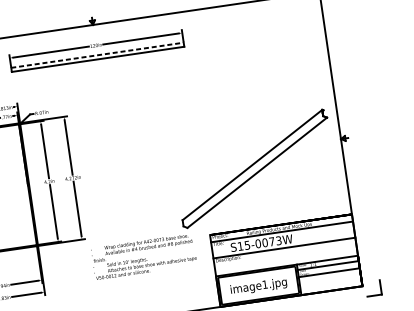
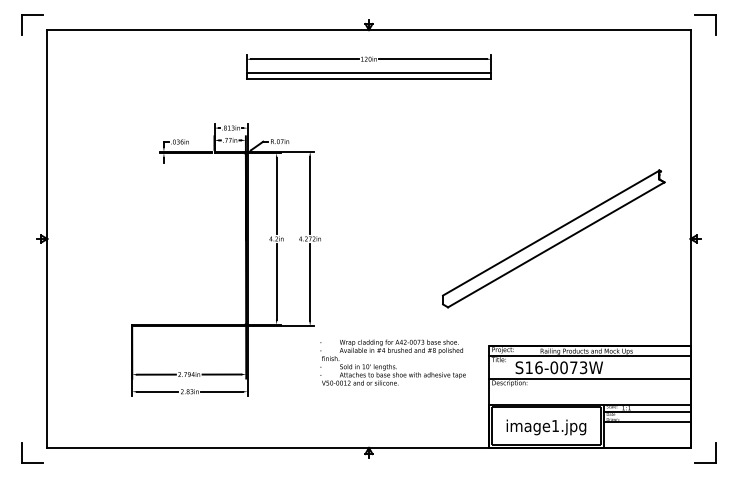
line: (97, 55) -> (369, 73), dashed -> solid
part: (254, 168) -> (553, 238), moved
text: (247, 245) -> (538, 367), S15-0073W -> S16-0073W

